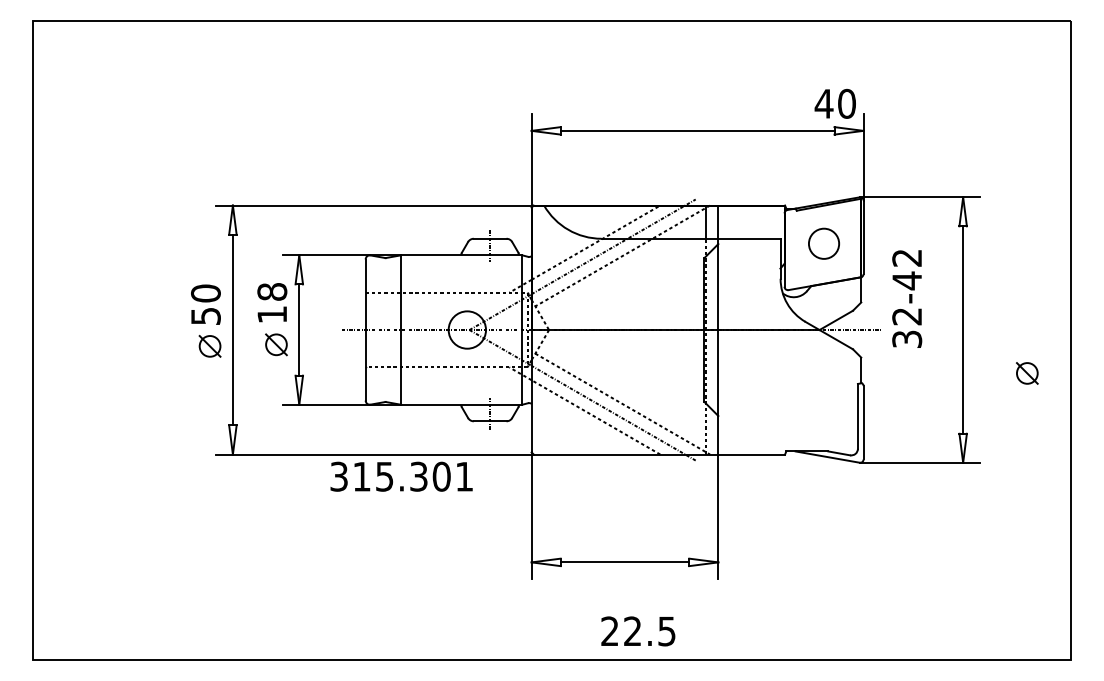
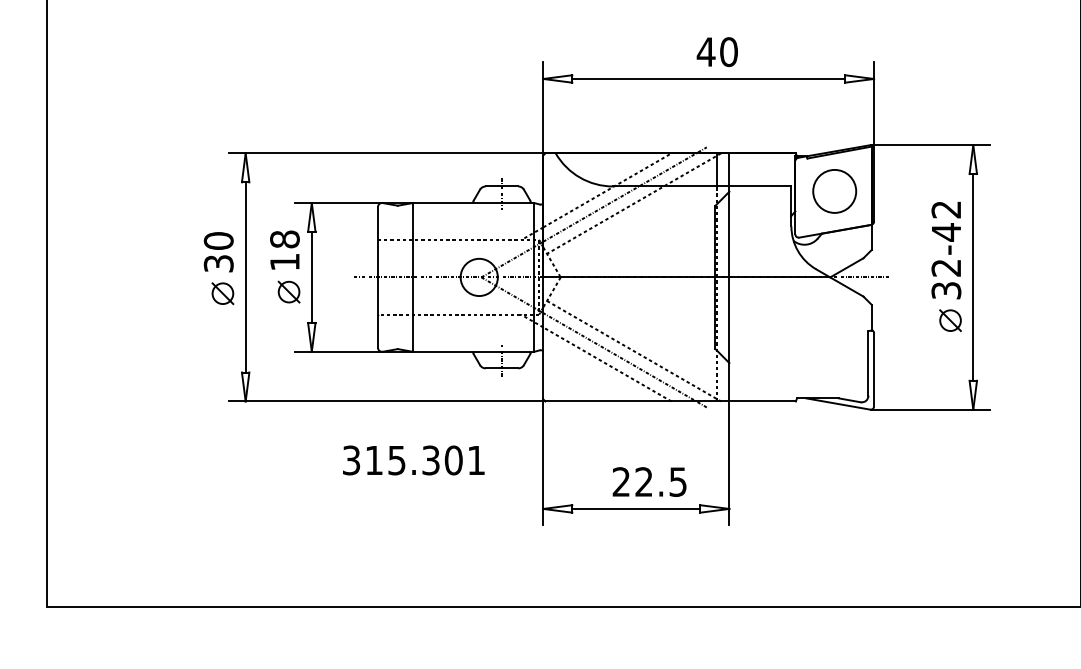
text: (834, 103) -> (716, 51), moved
circle: (823, 243) -> (834, 191), size x1.43
text: (907, 298) -> (946, 249), moved
text: (205, 315) -> (218, 262), 50 -> 30
part: (1027, 373) -> (950, 320), moved
text: (401, 476) -> (413, 460), moved
text: (638, 631) -> (649, 482), moved

